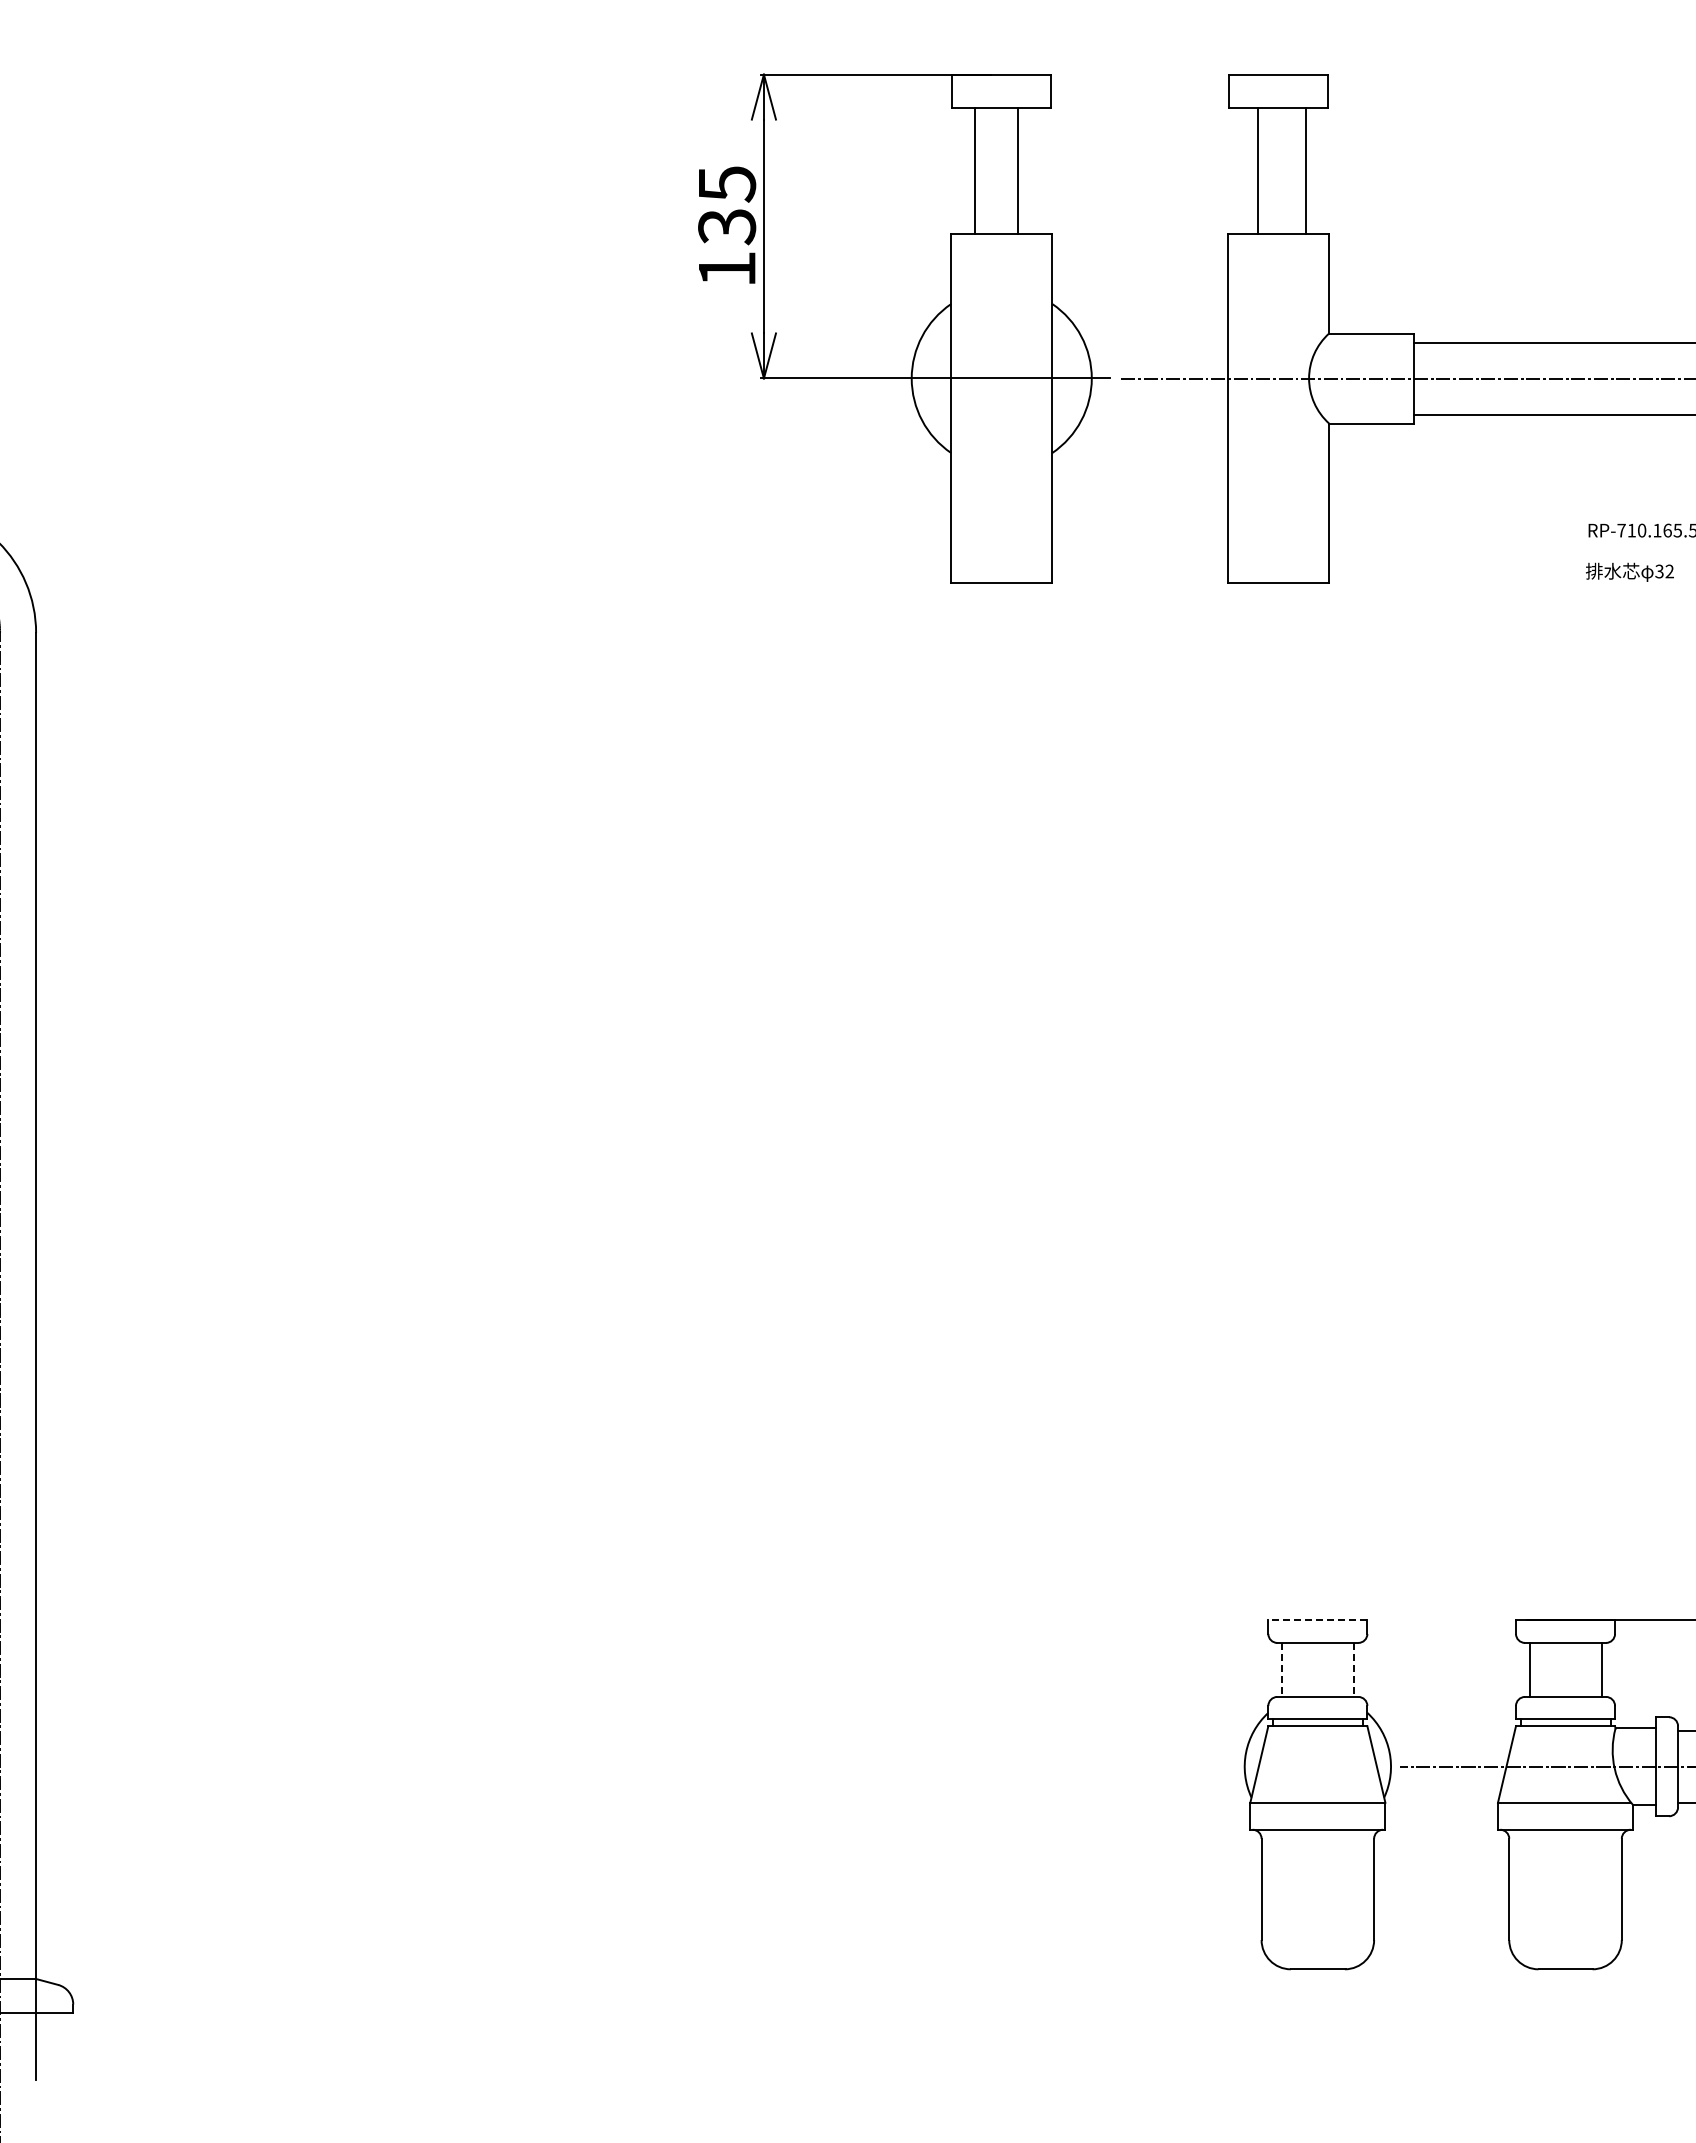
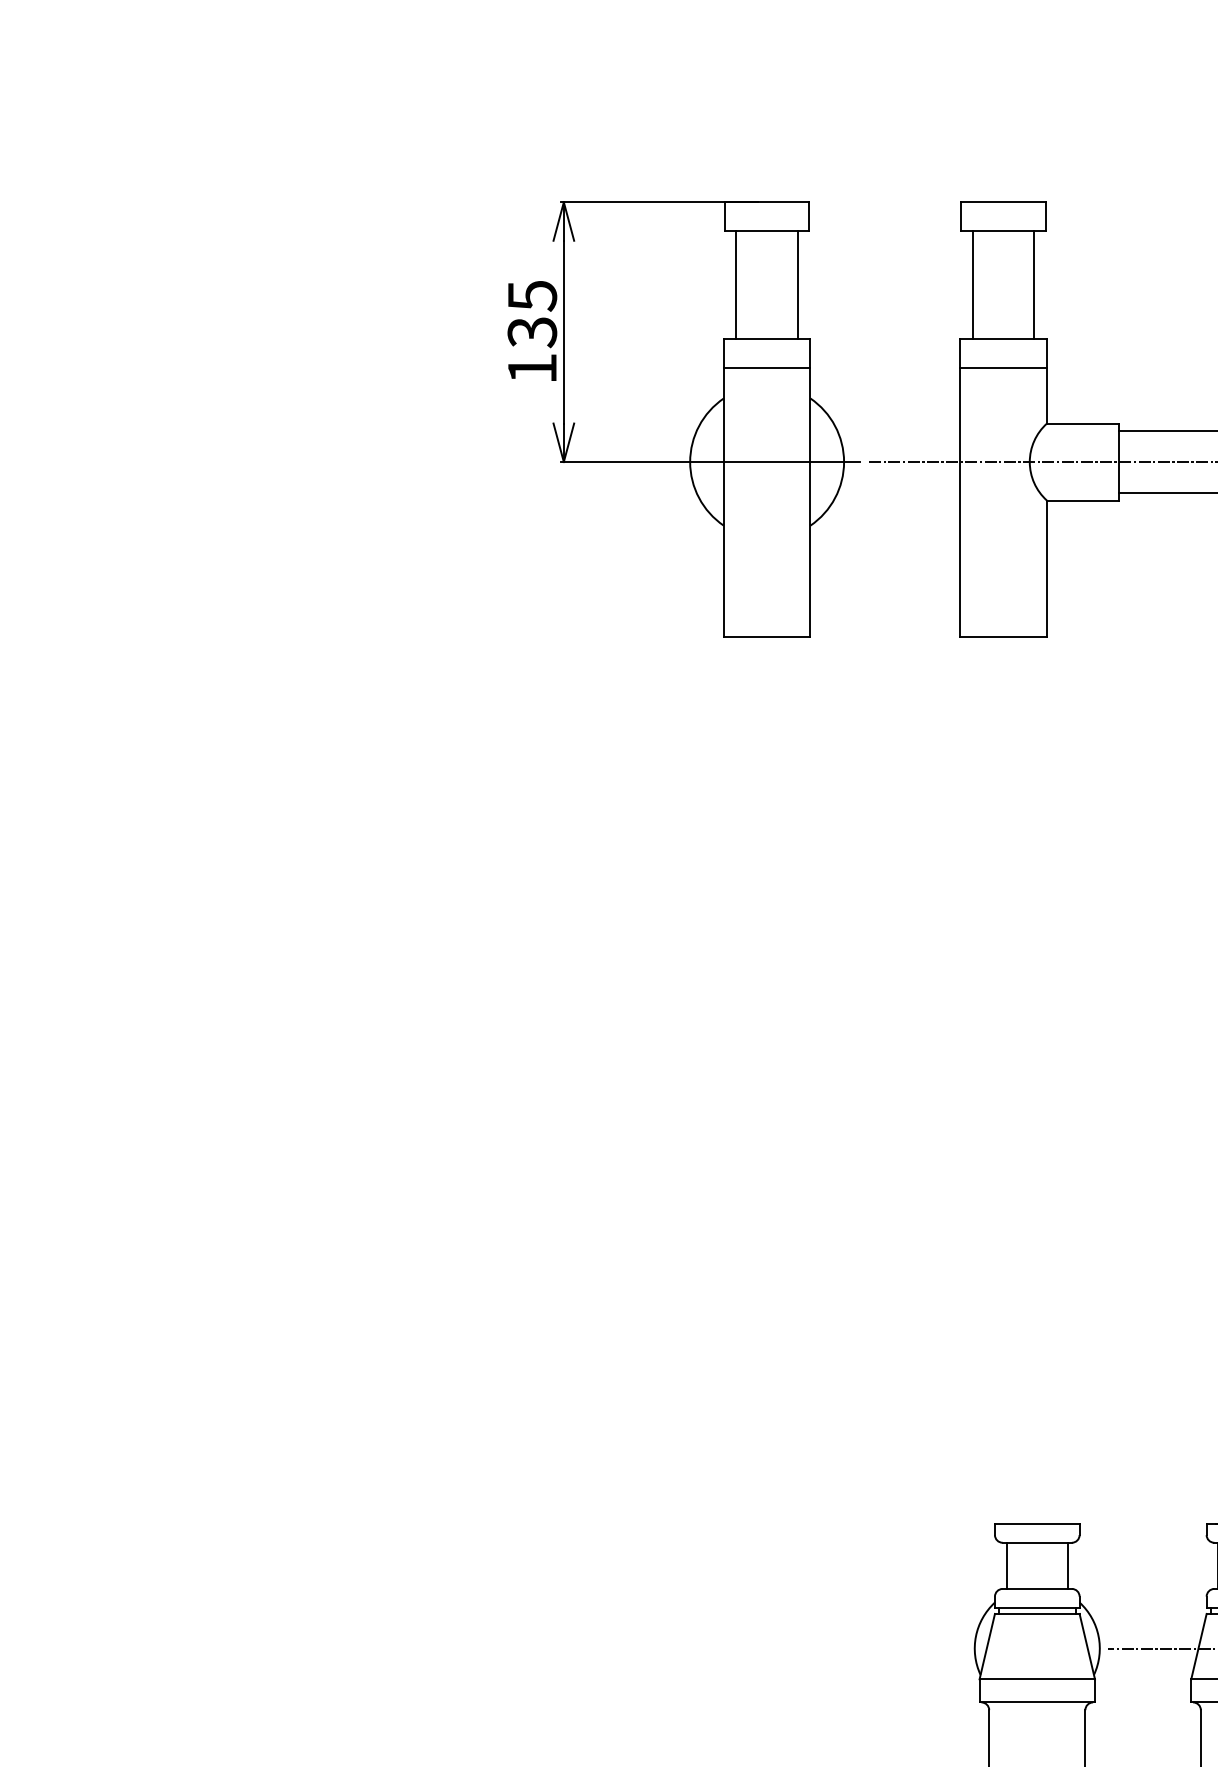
line: (974, 171) -> (797, 285), moved
line: (1017, 171) -> (736, 285), moved
line: (1257, 171) -> (1034, 285), moved
line: (1306, 171) -> (972, 285), moved
line: (1001, 268) -> (766, 368), added
line: (1278, 268) -> (1003, 368), added
line: (1317, 1620) -> (1036, 1523), dashed -> solid
line: (1281, 1670) -> (1006, 1566), dashed -> solid
line: (1353, 1670) -> (1067, 1566), dashed -> solid

